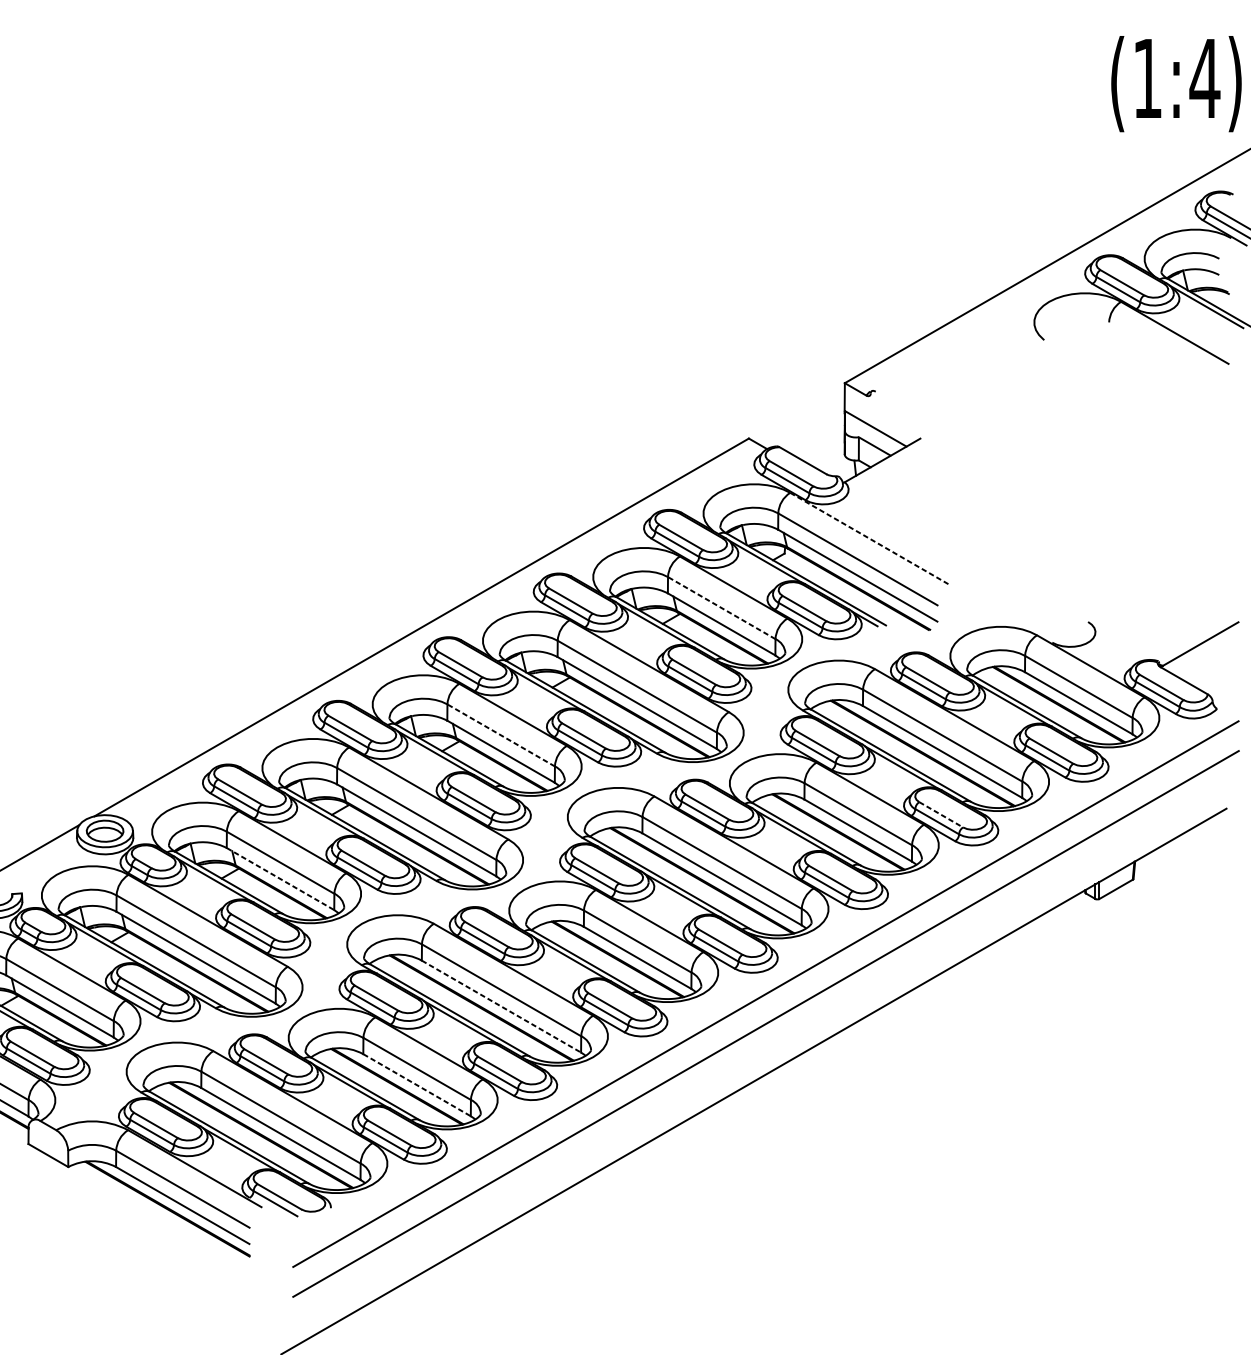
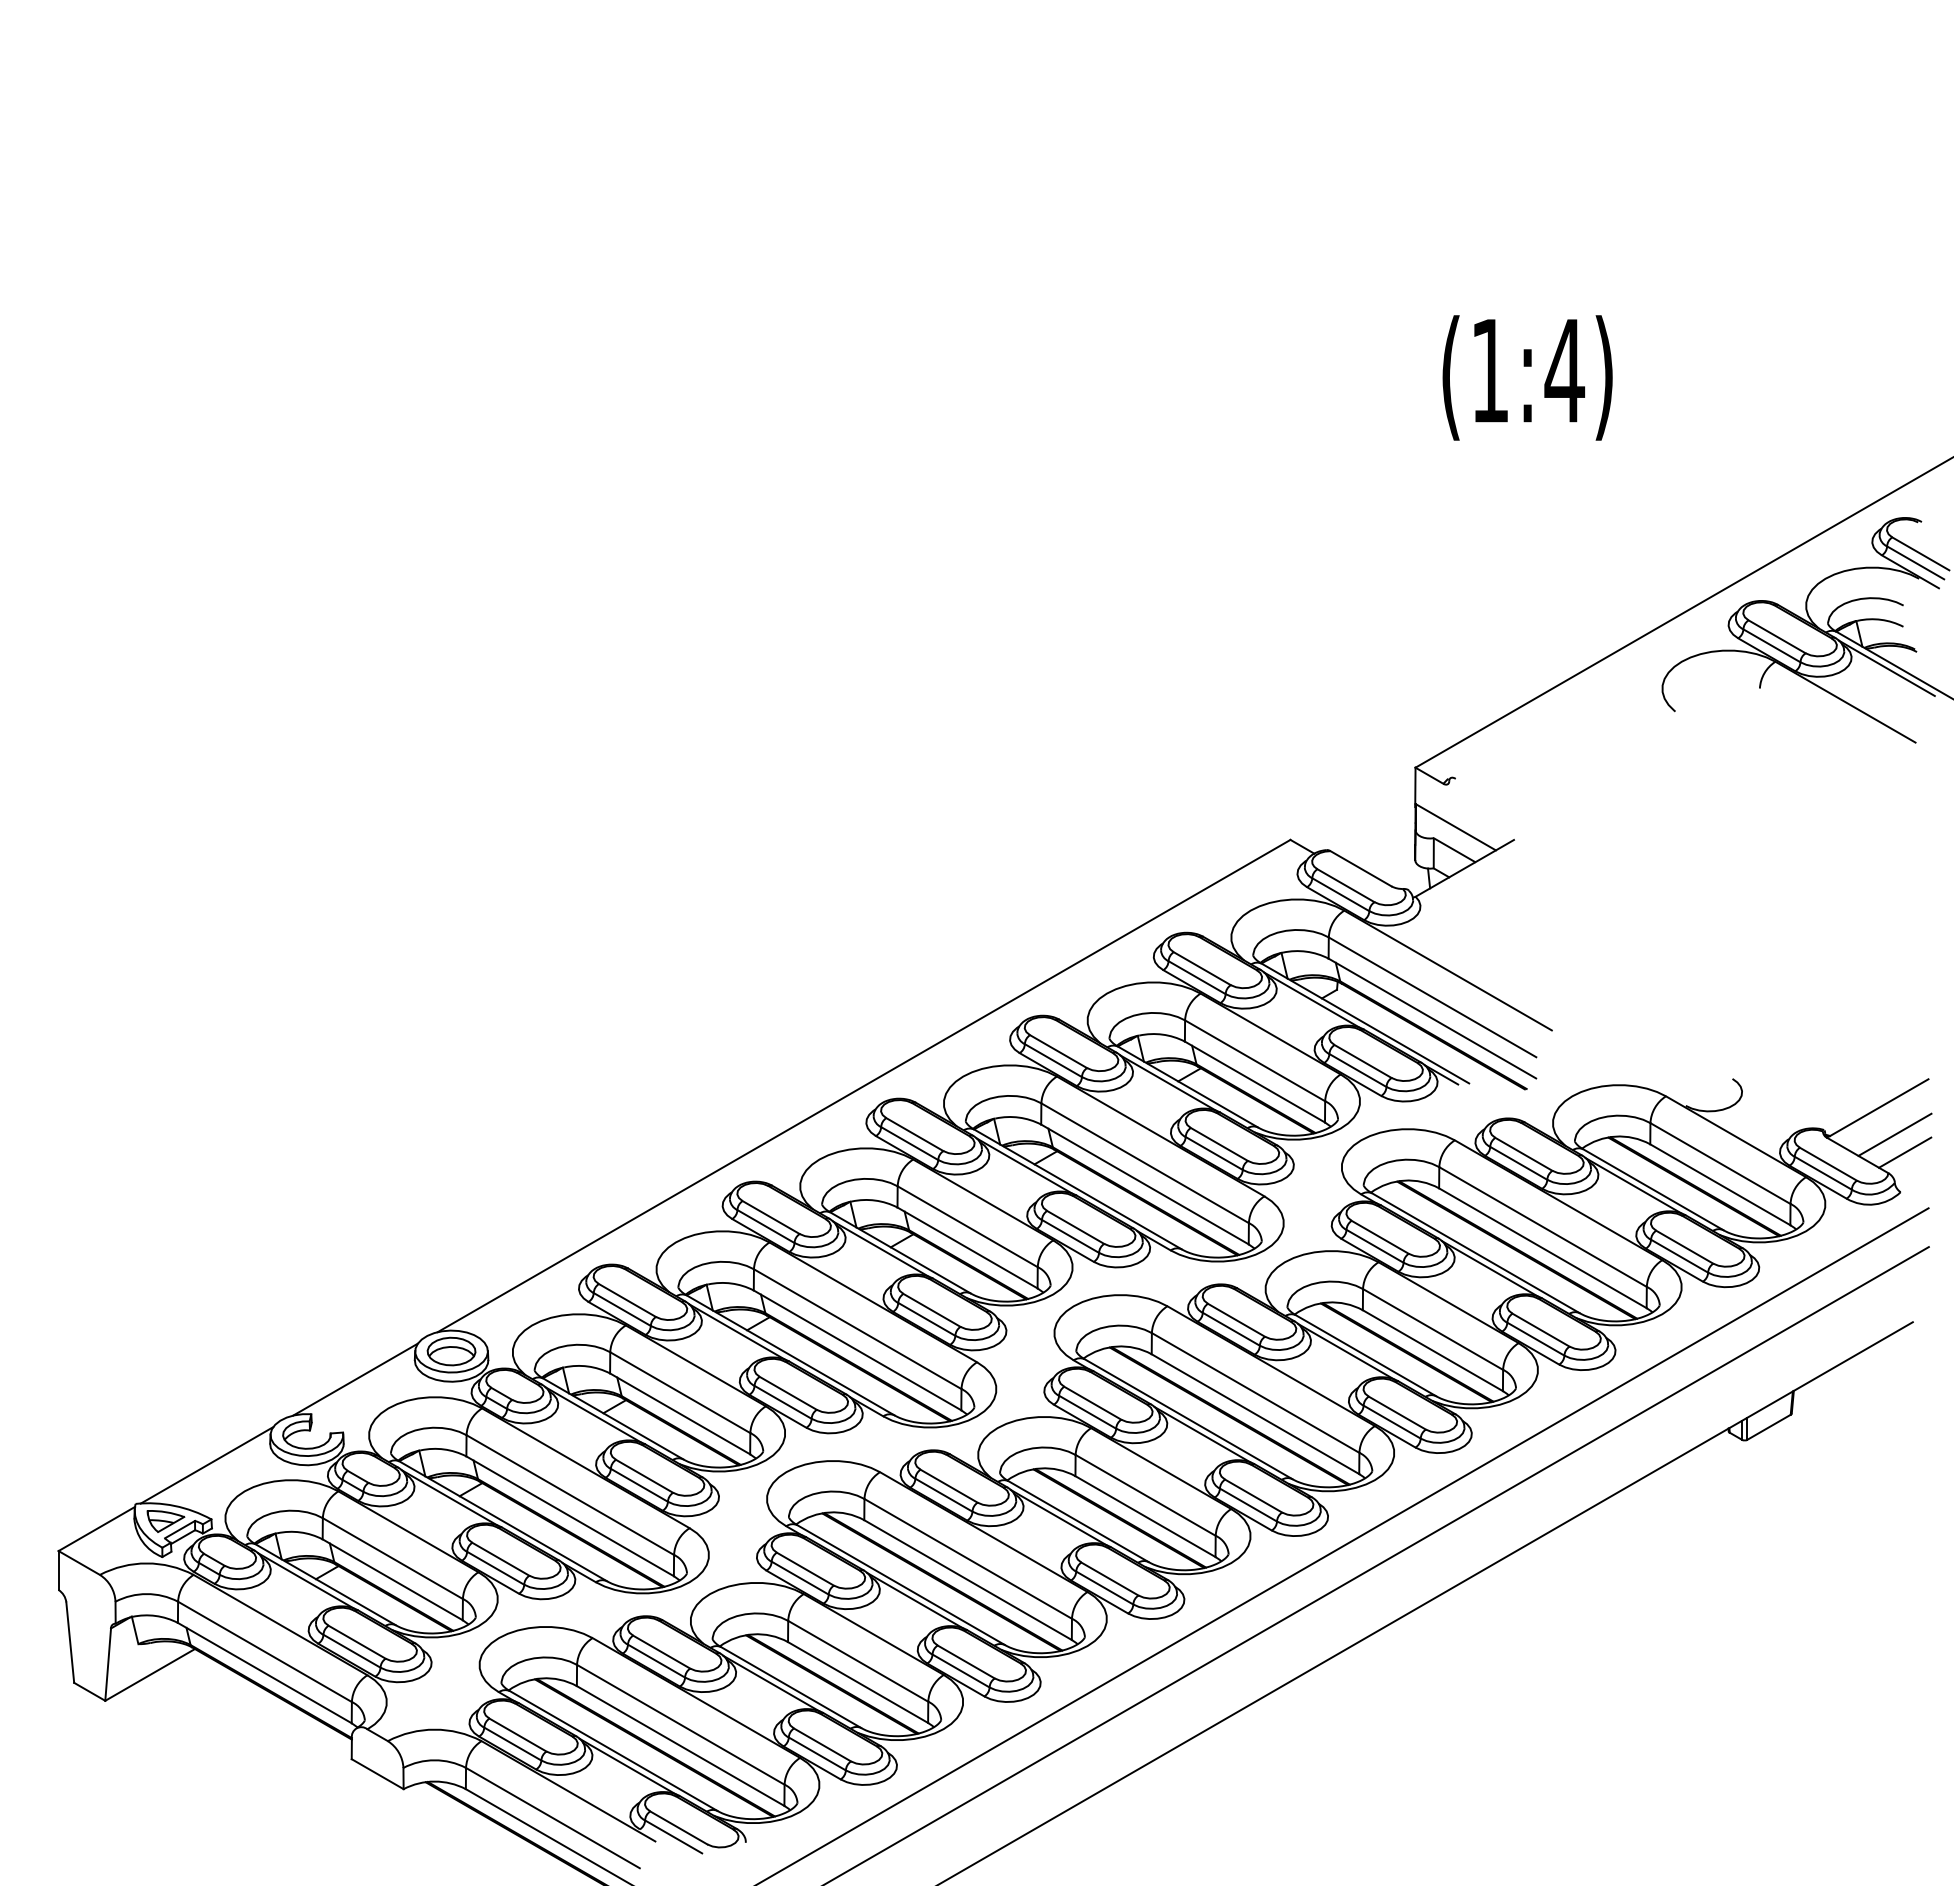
text: (1176, 83) -> (1527, 377), moved
line: (870, 538) -> (1448, 970), dashed -> solid
line: (722, 607) -> (1255, 1060), dashed -> solid
line: (1212, 664) -> (1894, 1134), added
line: (1220, 678) -> (1905, 1152), added
line: (501, 735) -> (967, 1226), dashed -> solid
line: (941, 815) -> (1541, 1330), dashed -> solid
line: (280, 878) -> (680, 1413), dashed -> solid
line: (501, 1006) -> (968, 1580), dashed -> solid
line: (417, 1085) -> (858, 1682), dashed -> solid

